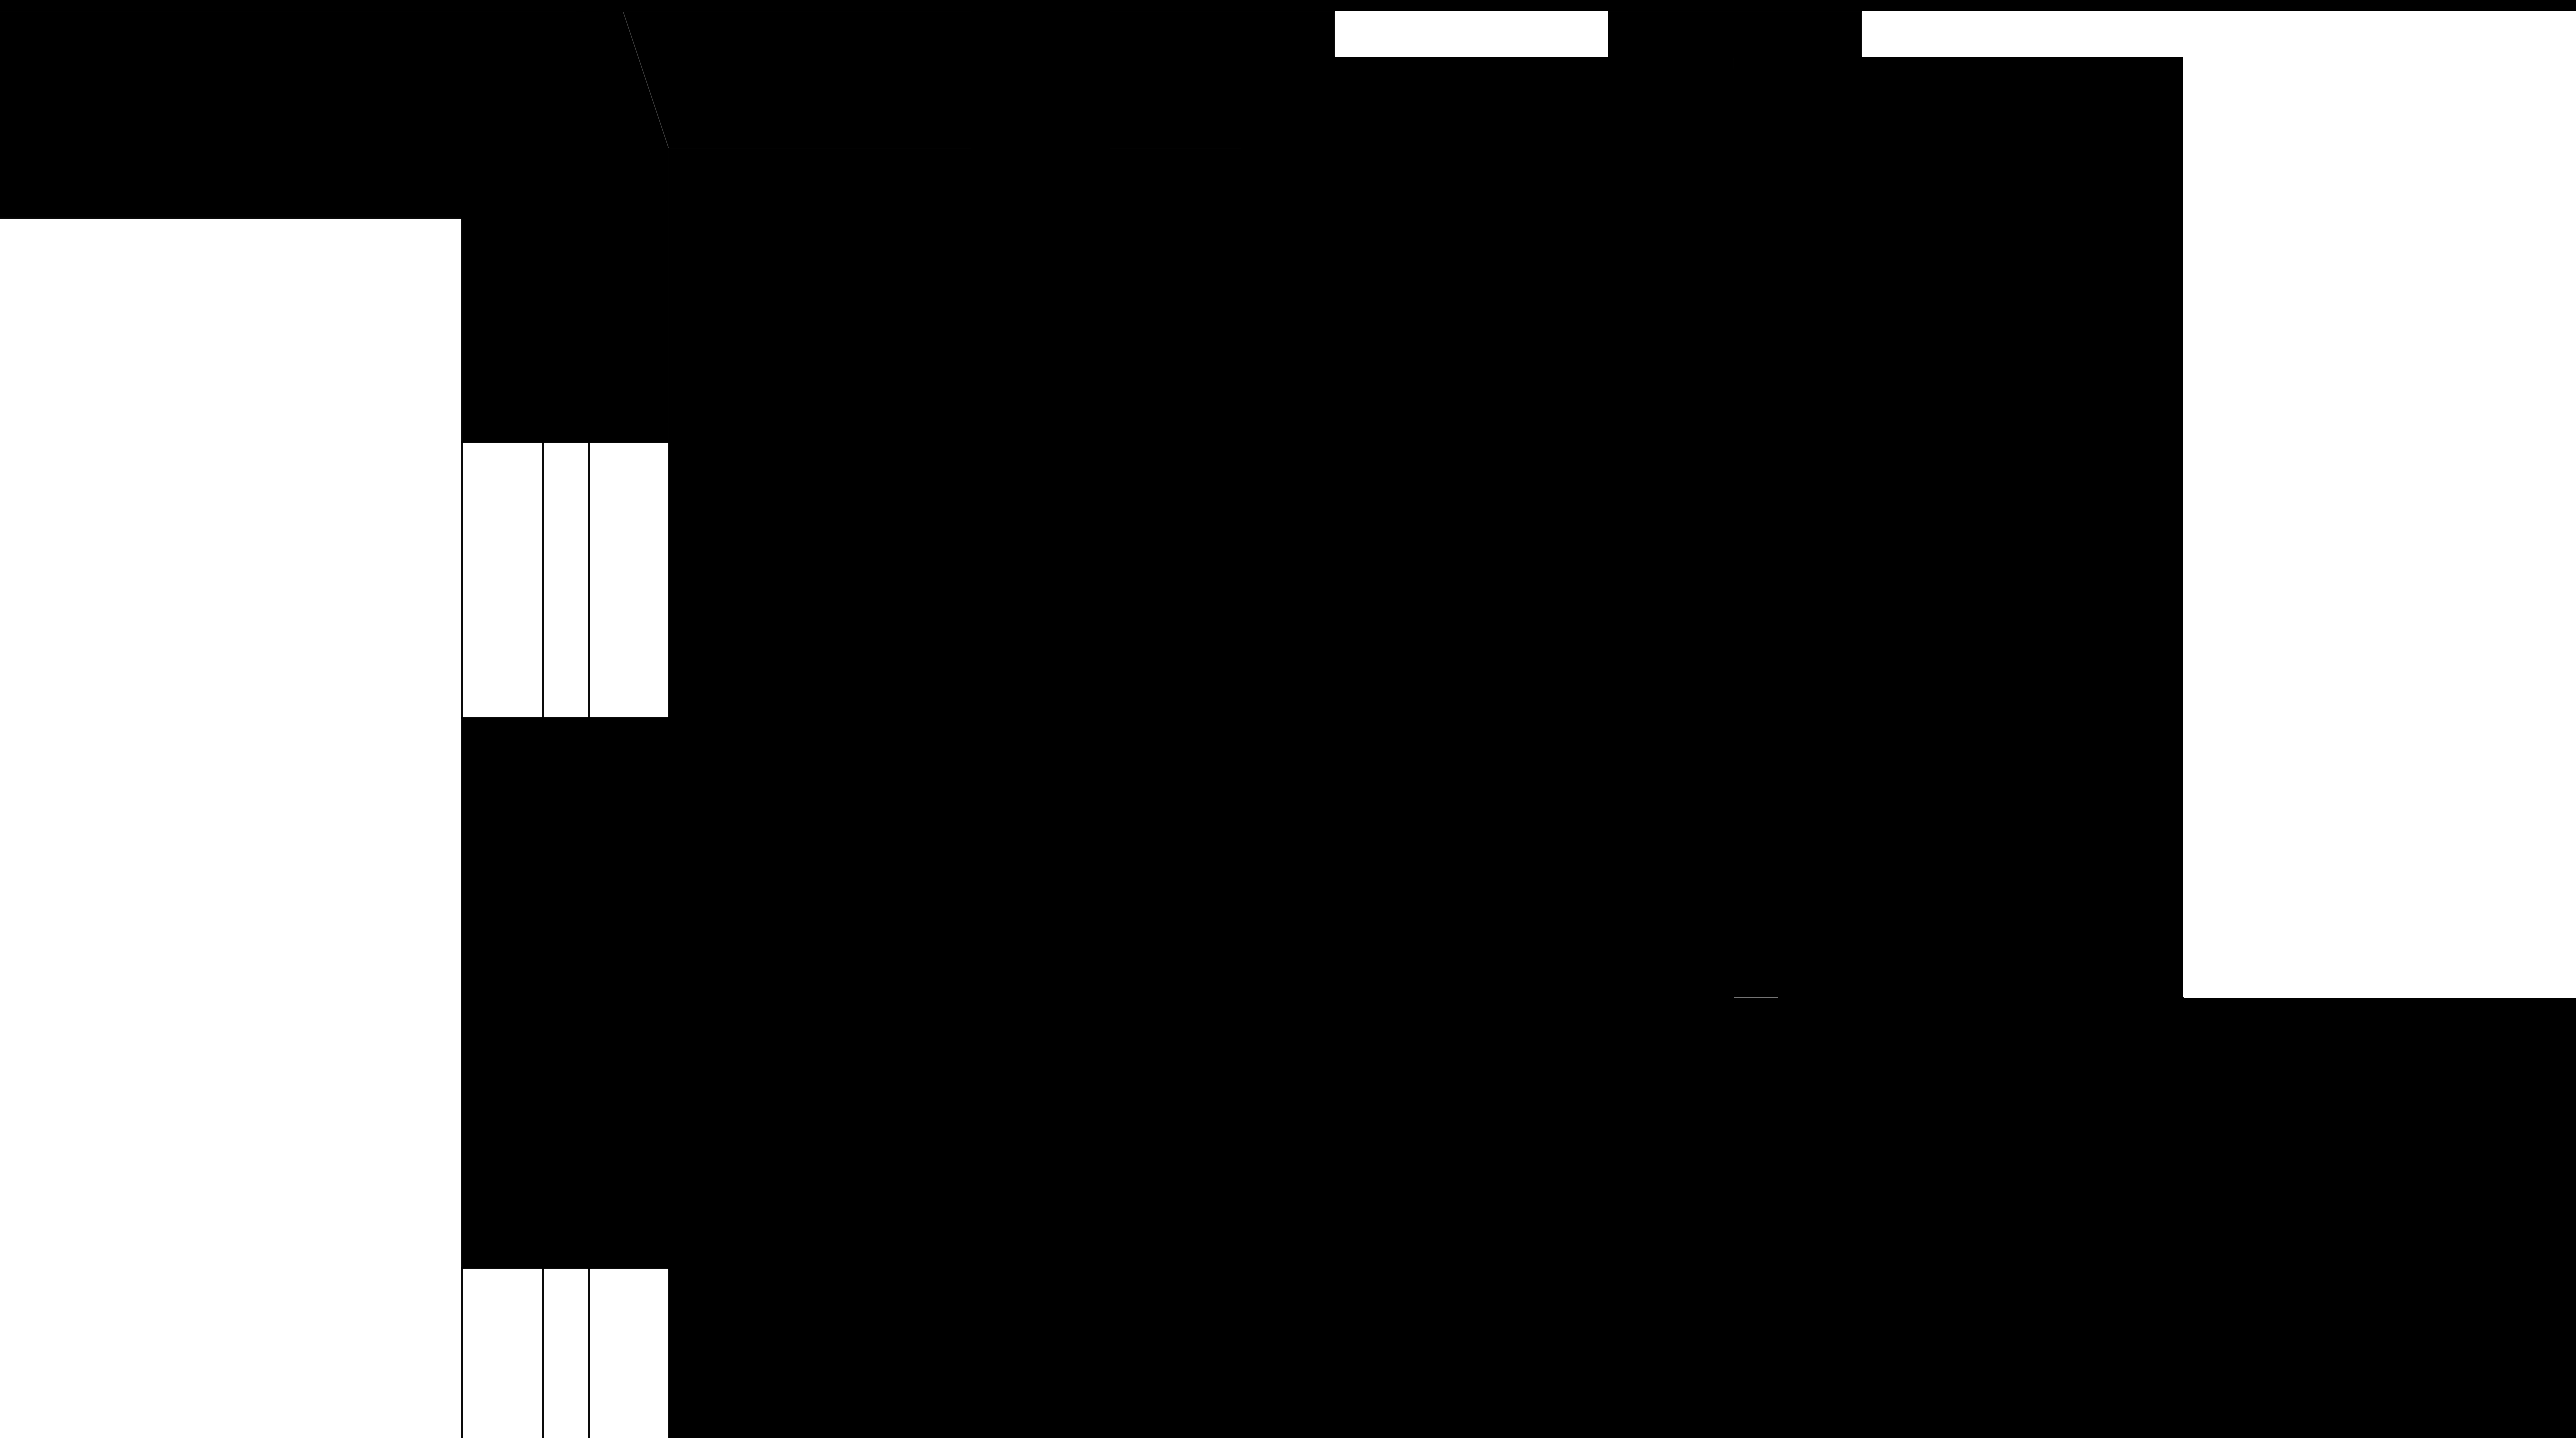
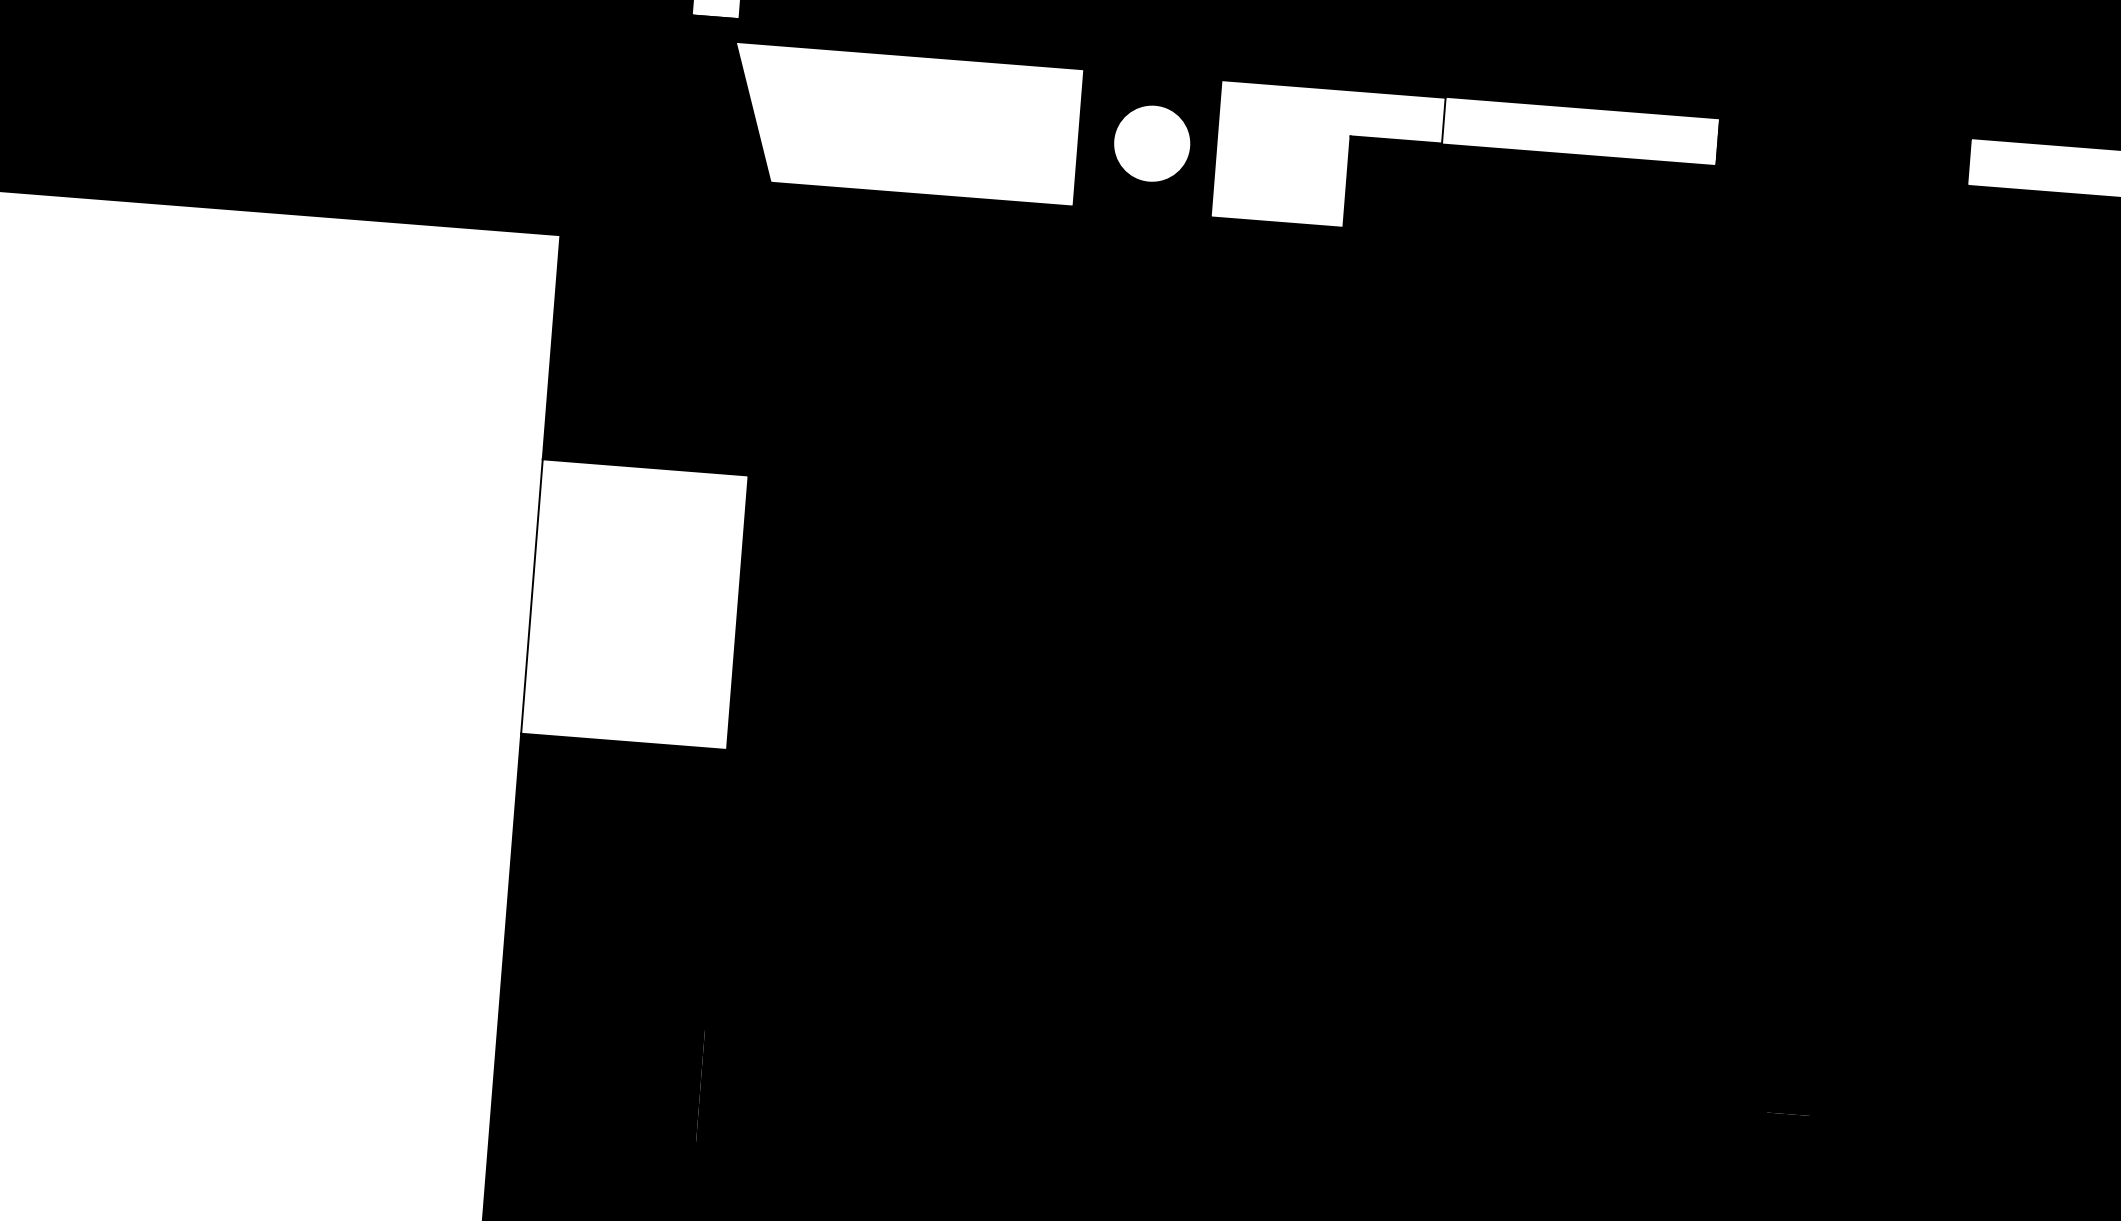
fill: (978, 79) -> (1085, 138), removed
line: (542, 579) -> (611, 602), removed
line: (588, 579) -> (657, 605), removed

